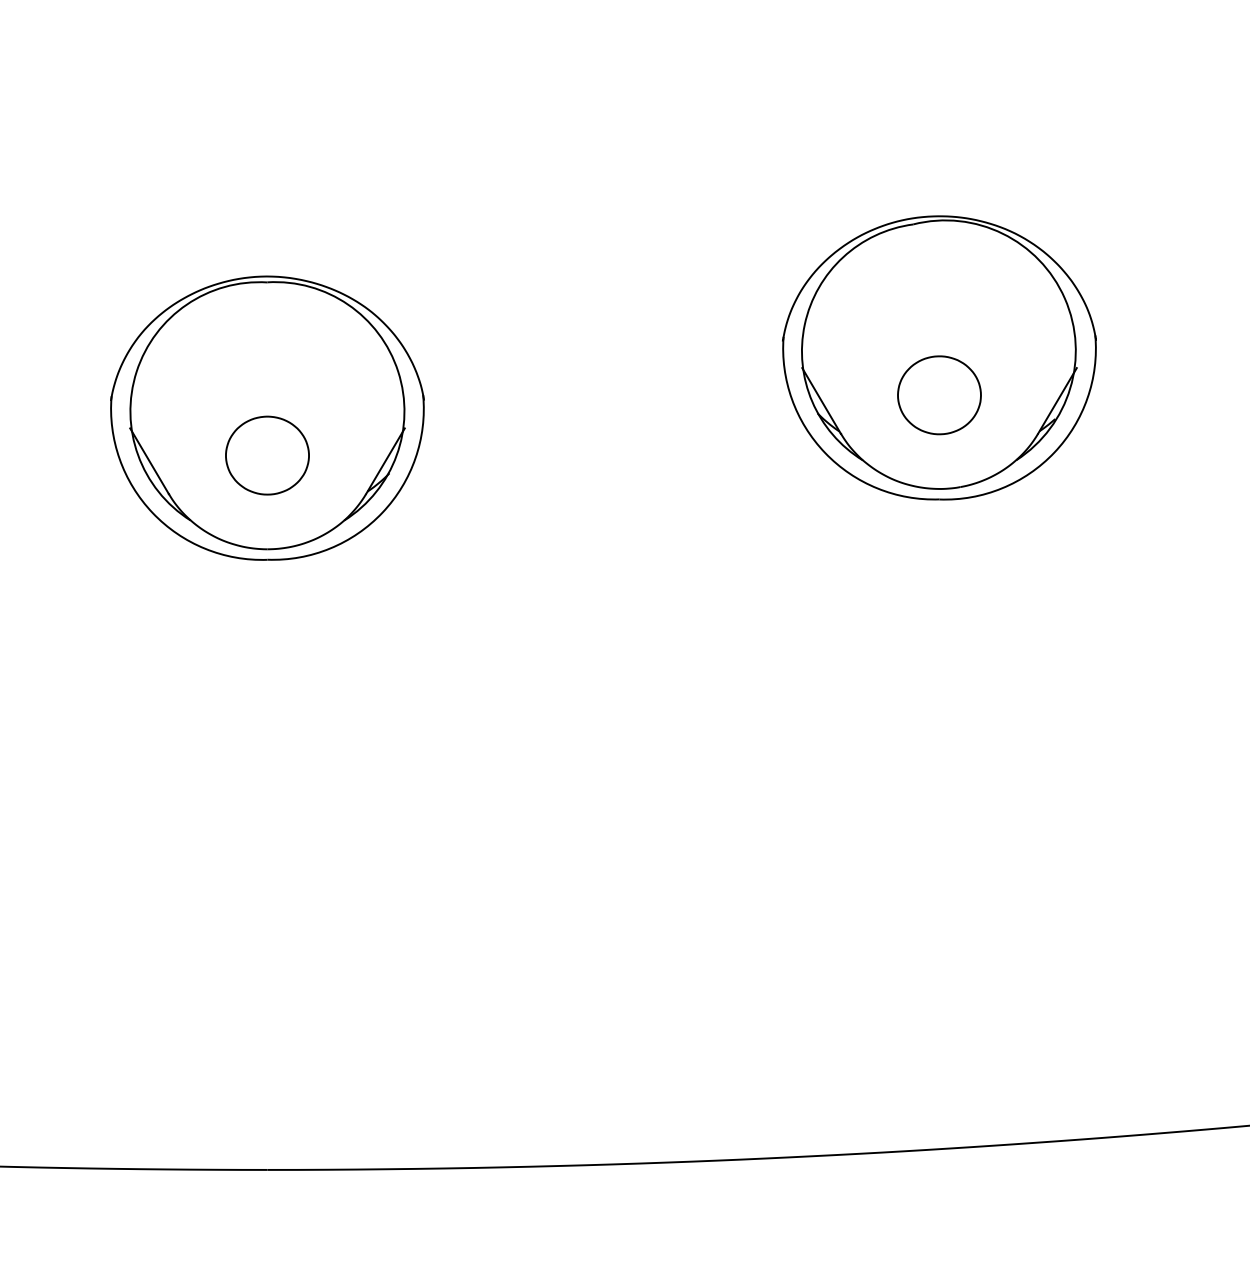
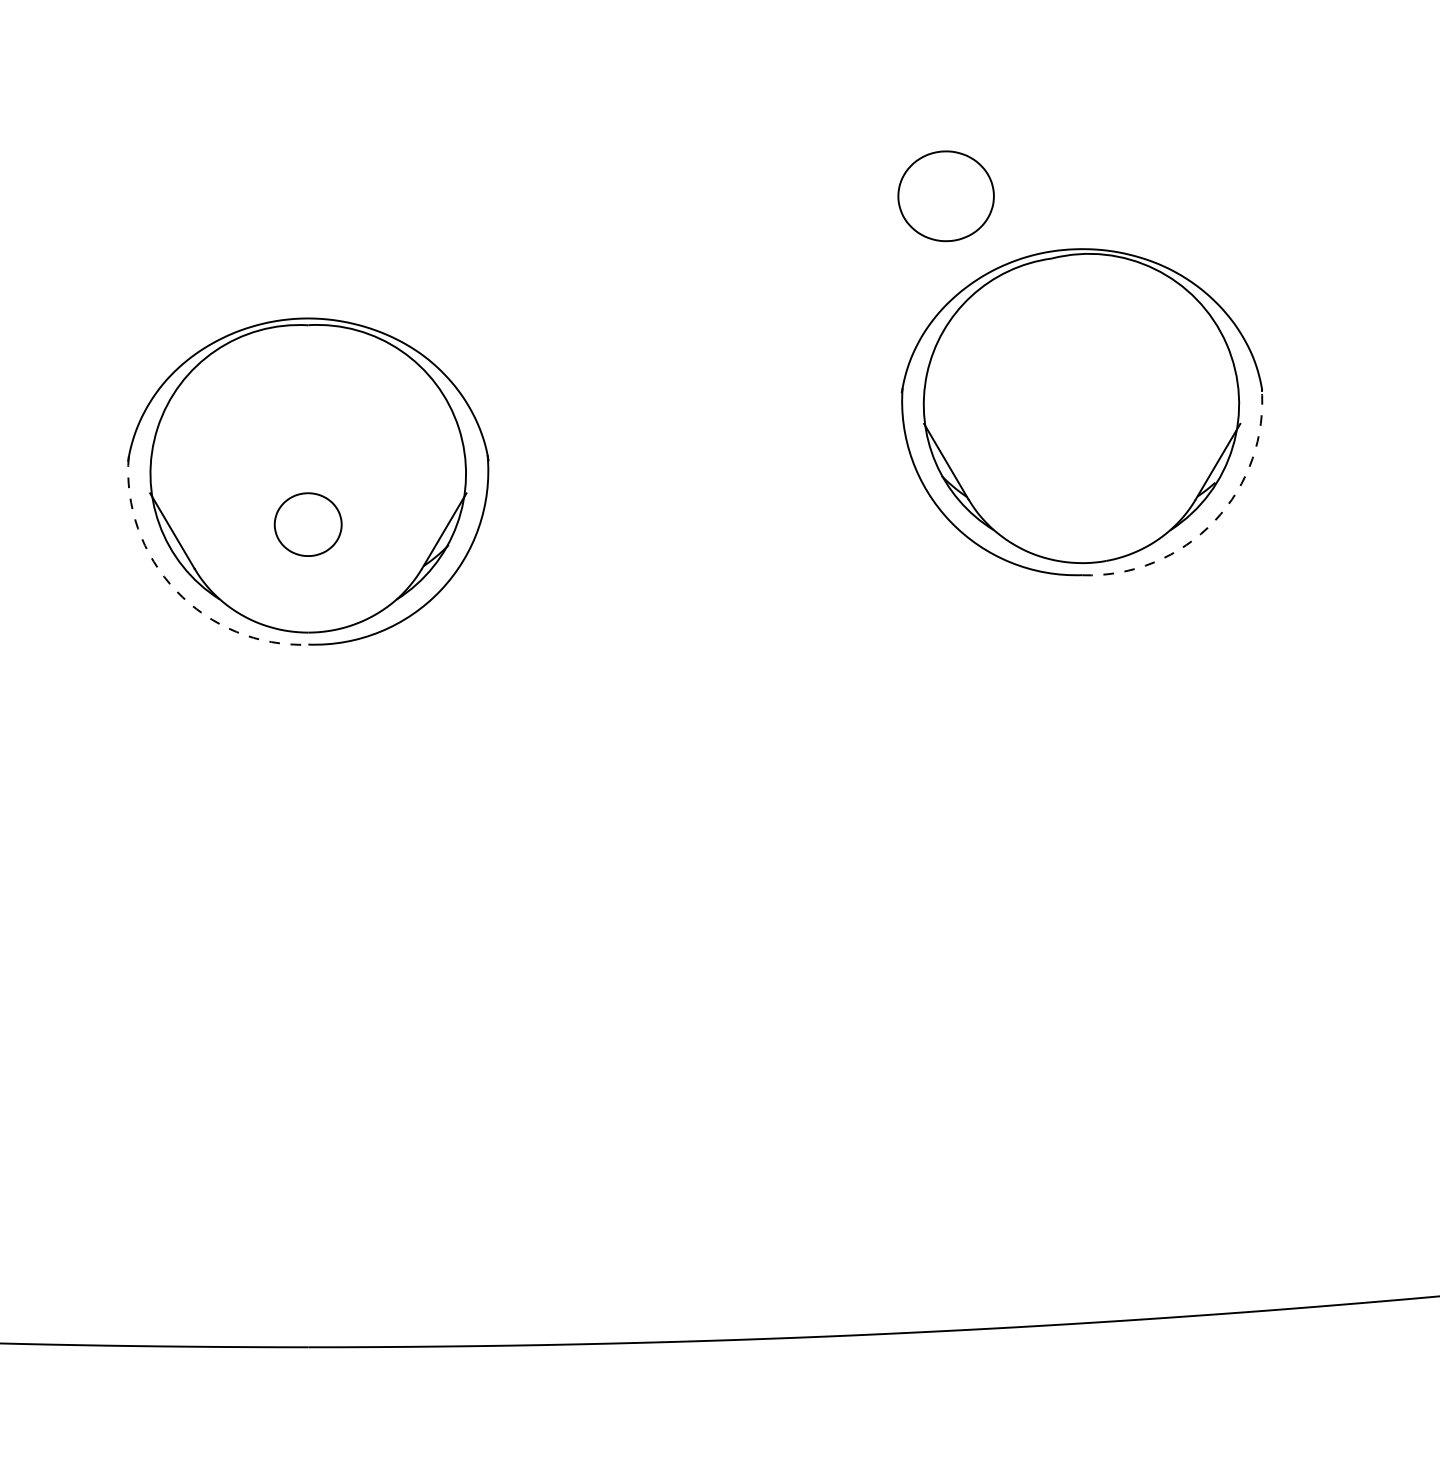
part: (938, 395) -> (945, 196), moved
arc: (1054, 452) -> (1214, 521), solid -> dashed
part: (266, 455) -> (307, 524), size x0.7
arc: (153, 512) -> (176, 590), solid -> dashed

